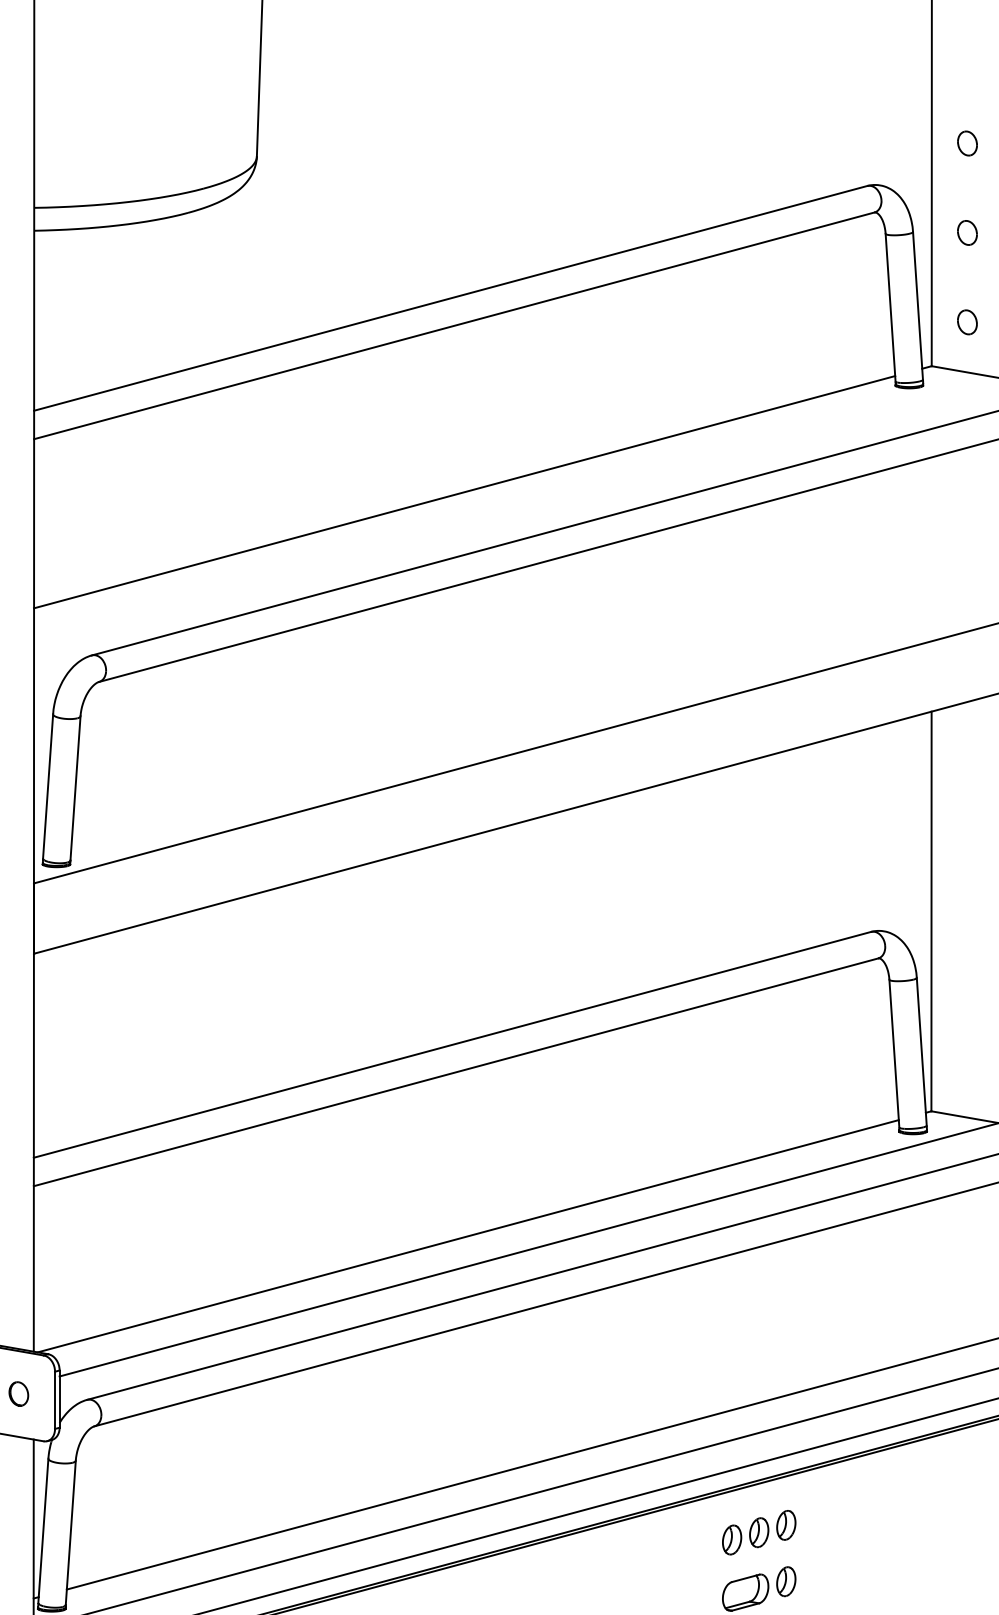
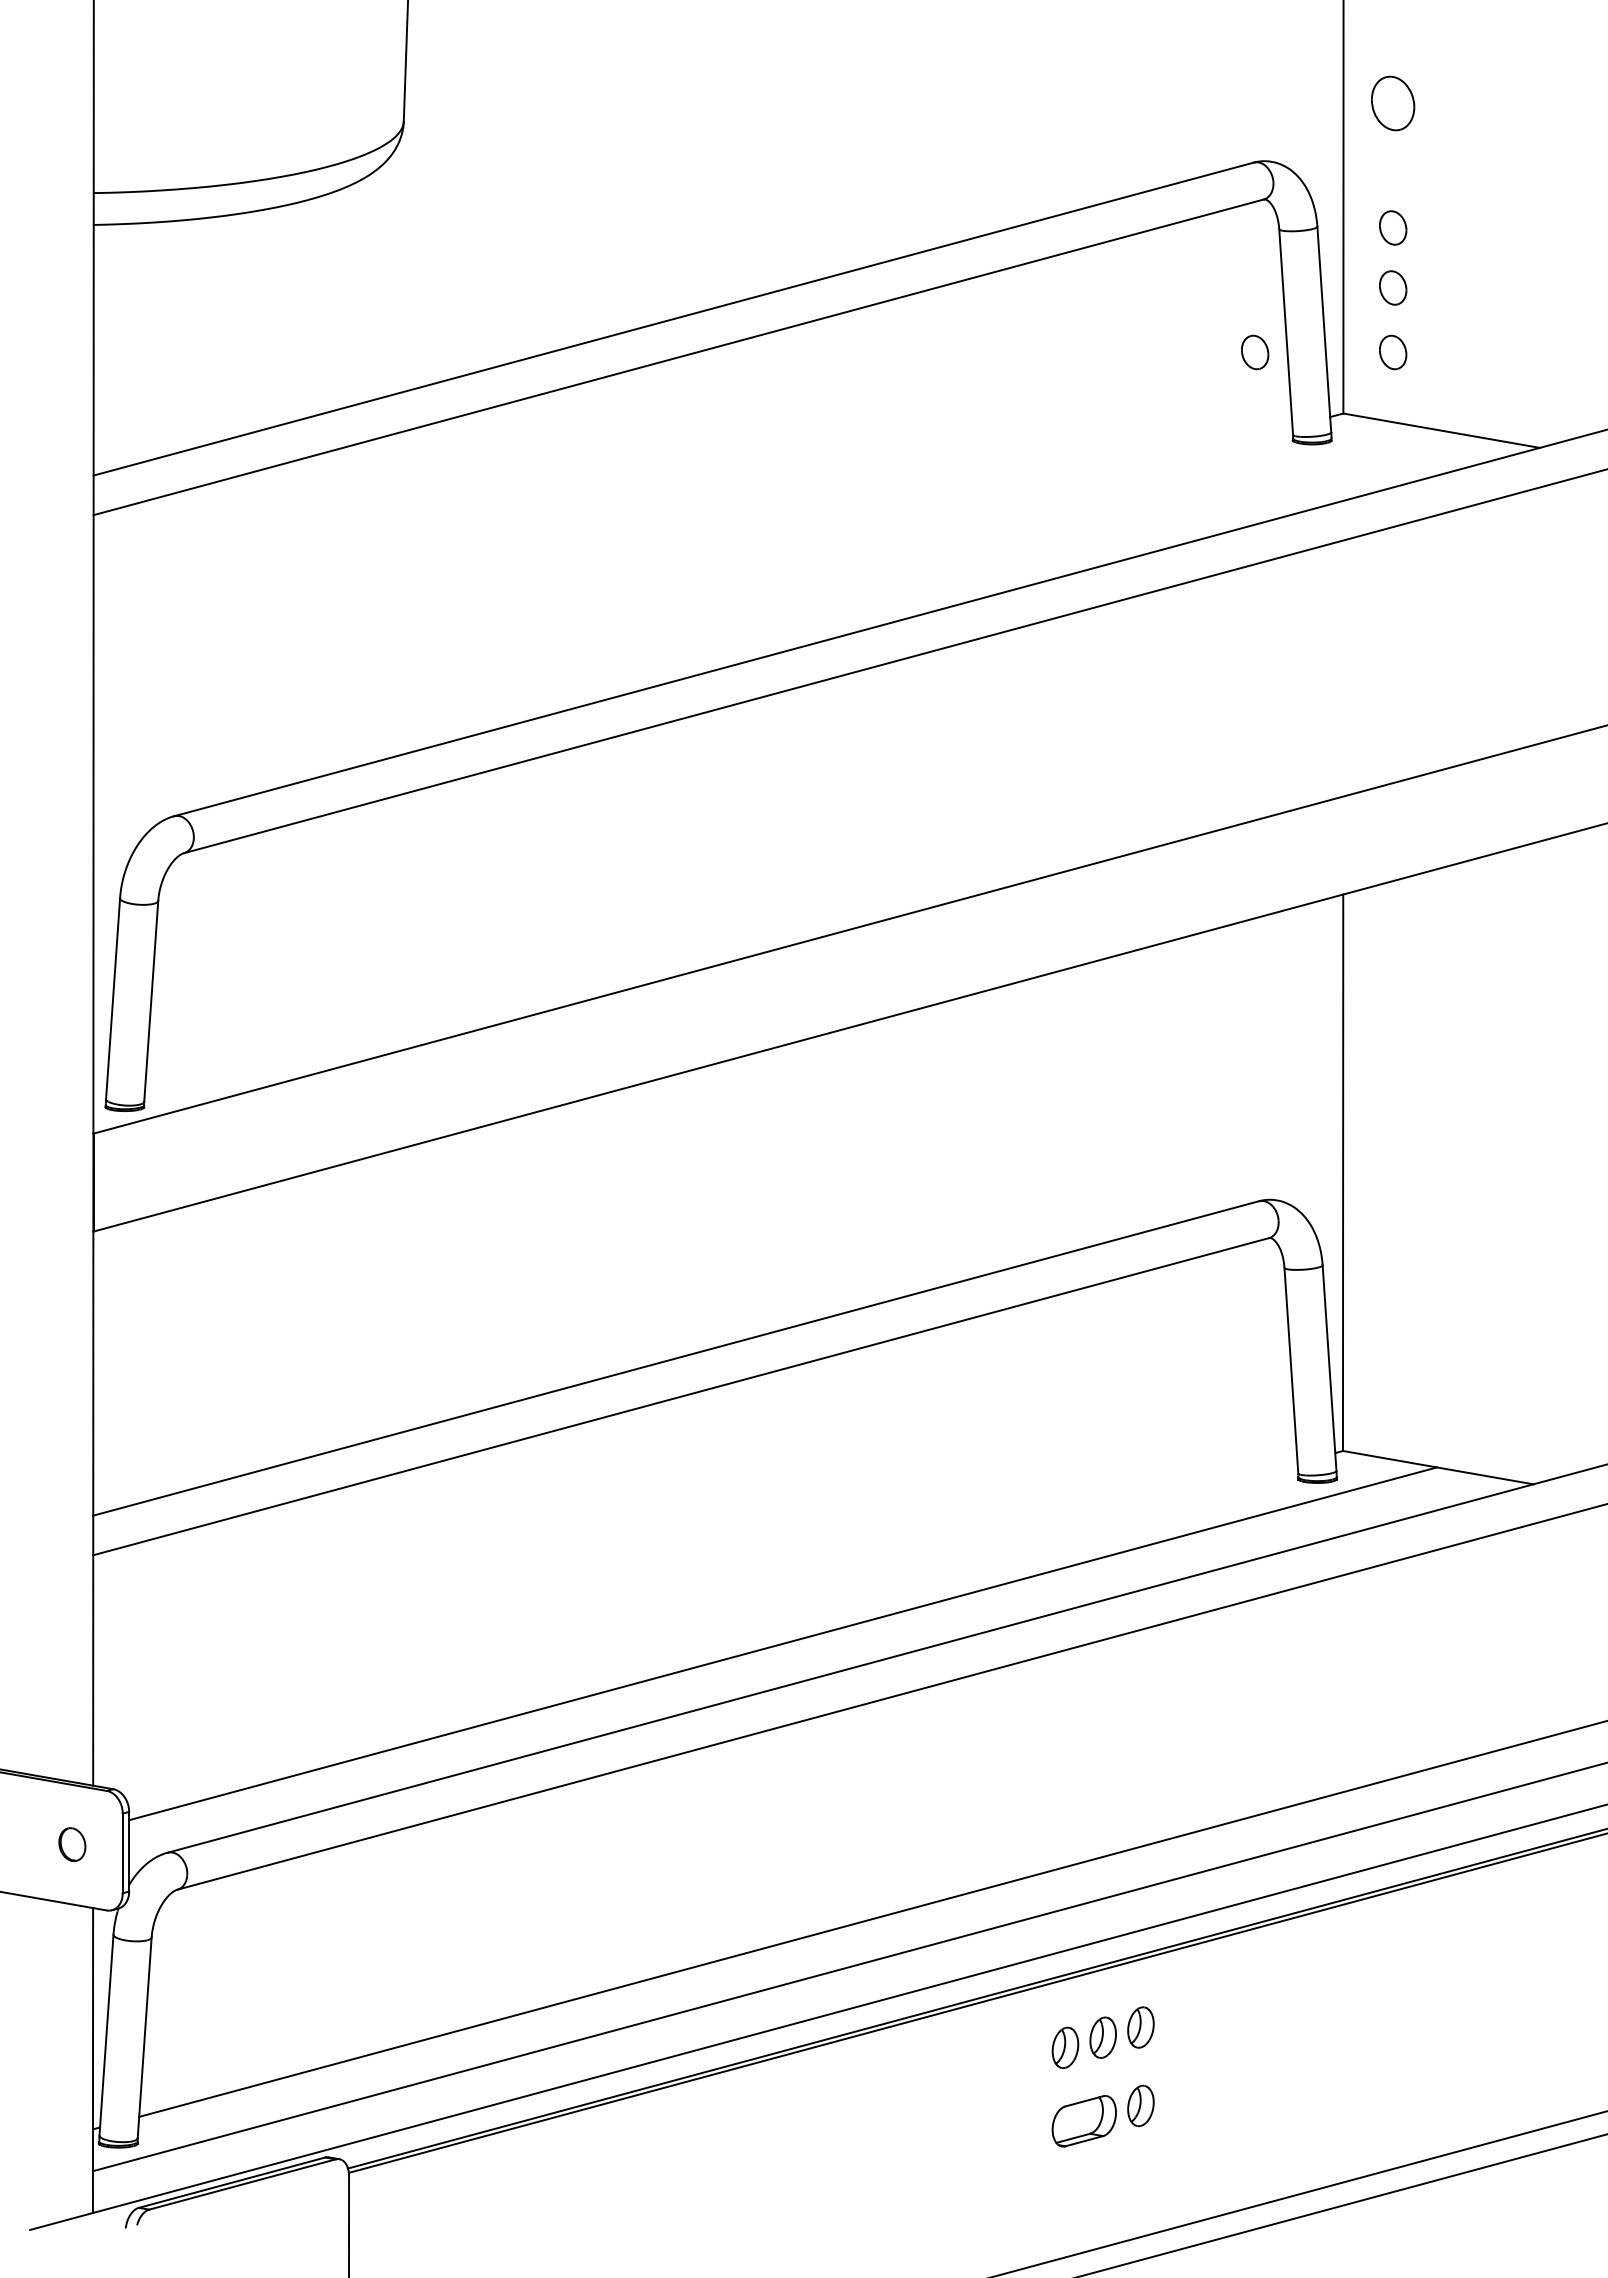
part: (967, 143) -> (1393, 103), size x1.6
part: (967, 275) -> (1393, 287), added
part: (868, 322) -> (1255, 352), added
line: (464, 491) -> (692, 588), removed
line: (467, 1235) -> (697, 1624), removed

